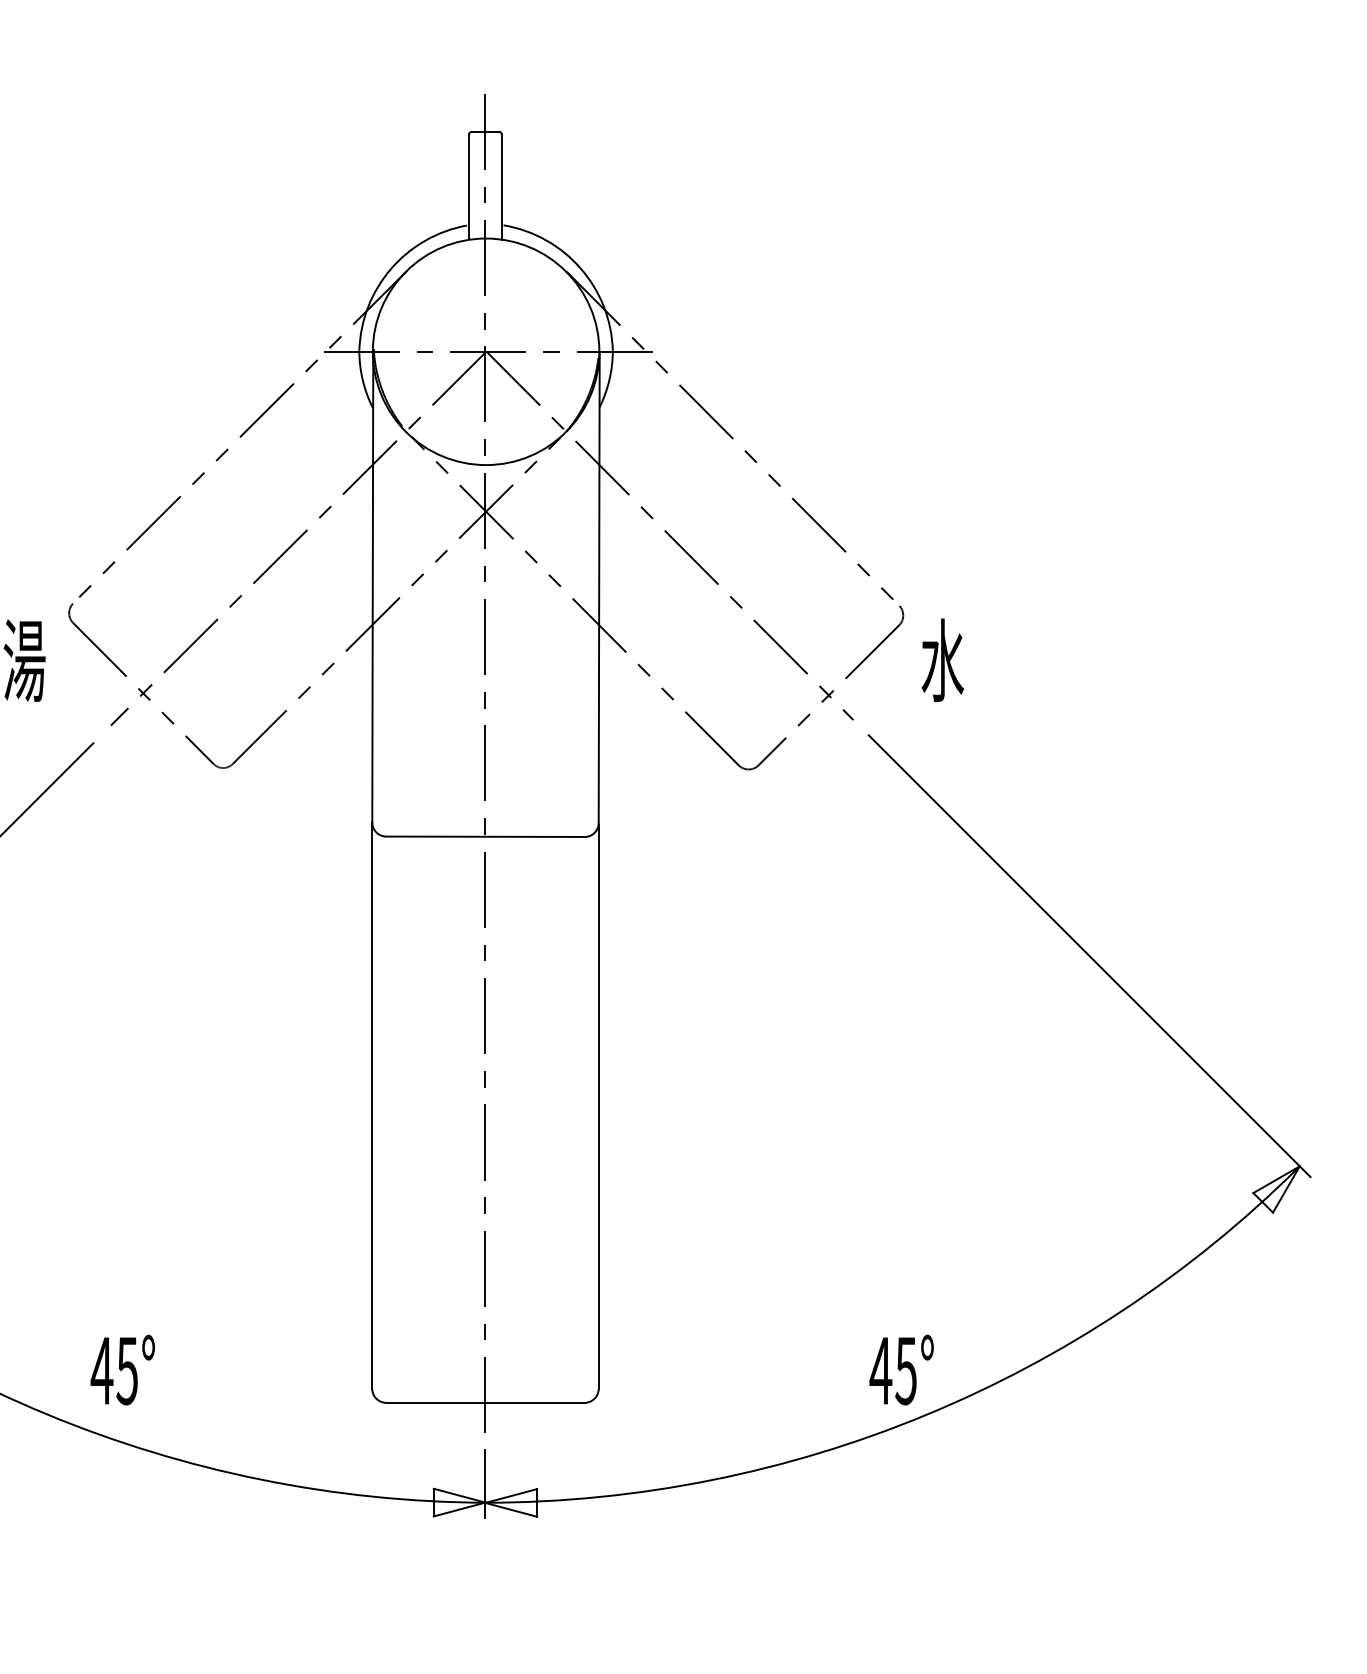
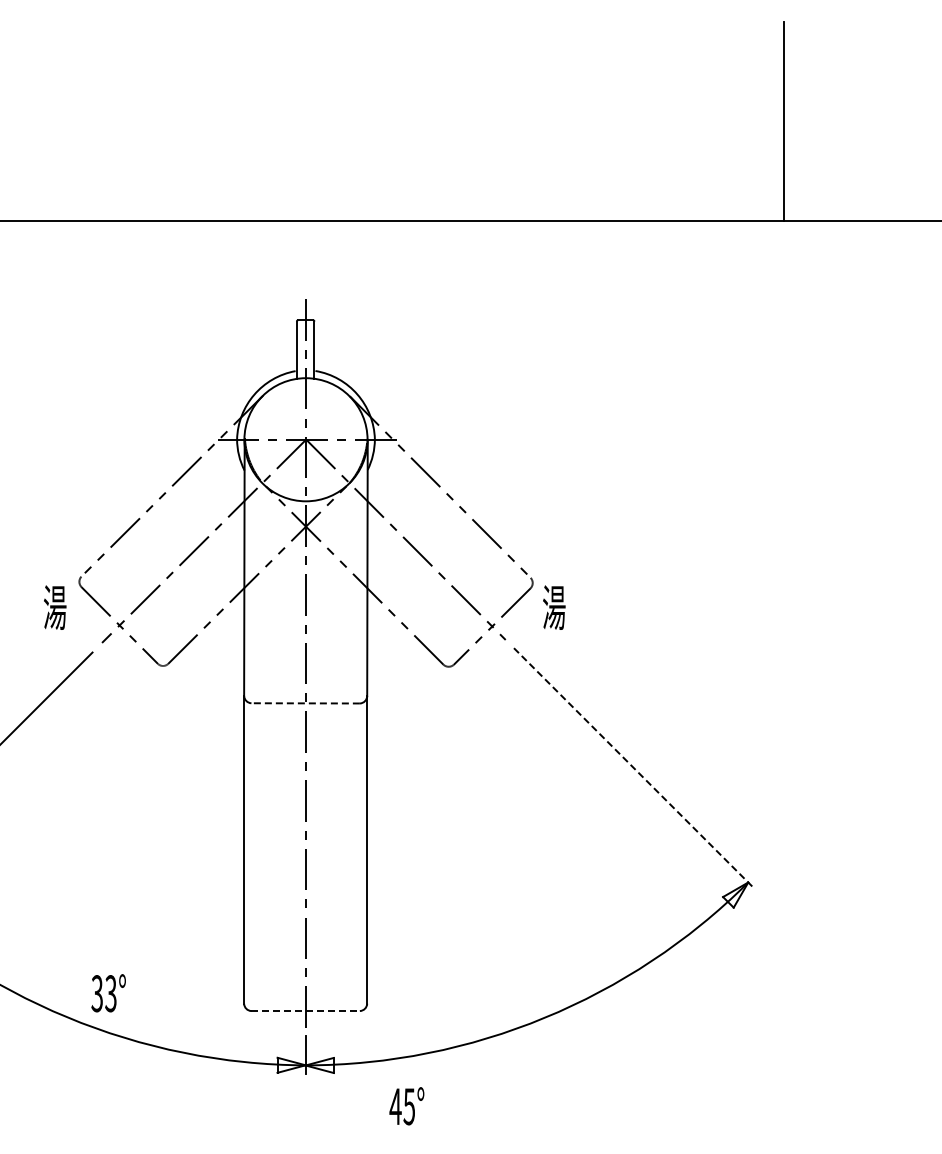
text: (941, 660) -> (553, 607), 水 -> 湯
line: (485, 837) -> (305, 703), solid -> dashed
line: (1090, 956) -> (634, 768), solid -> dashed
text: (113, 1370) -> (103, 993), 45° -> 33°
text: (900, 1370) -> (406, 1106), moved
line: (485, 1403) -> (305, 1011), solid -> dashed

